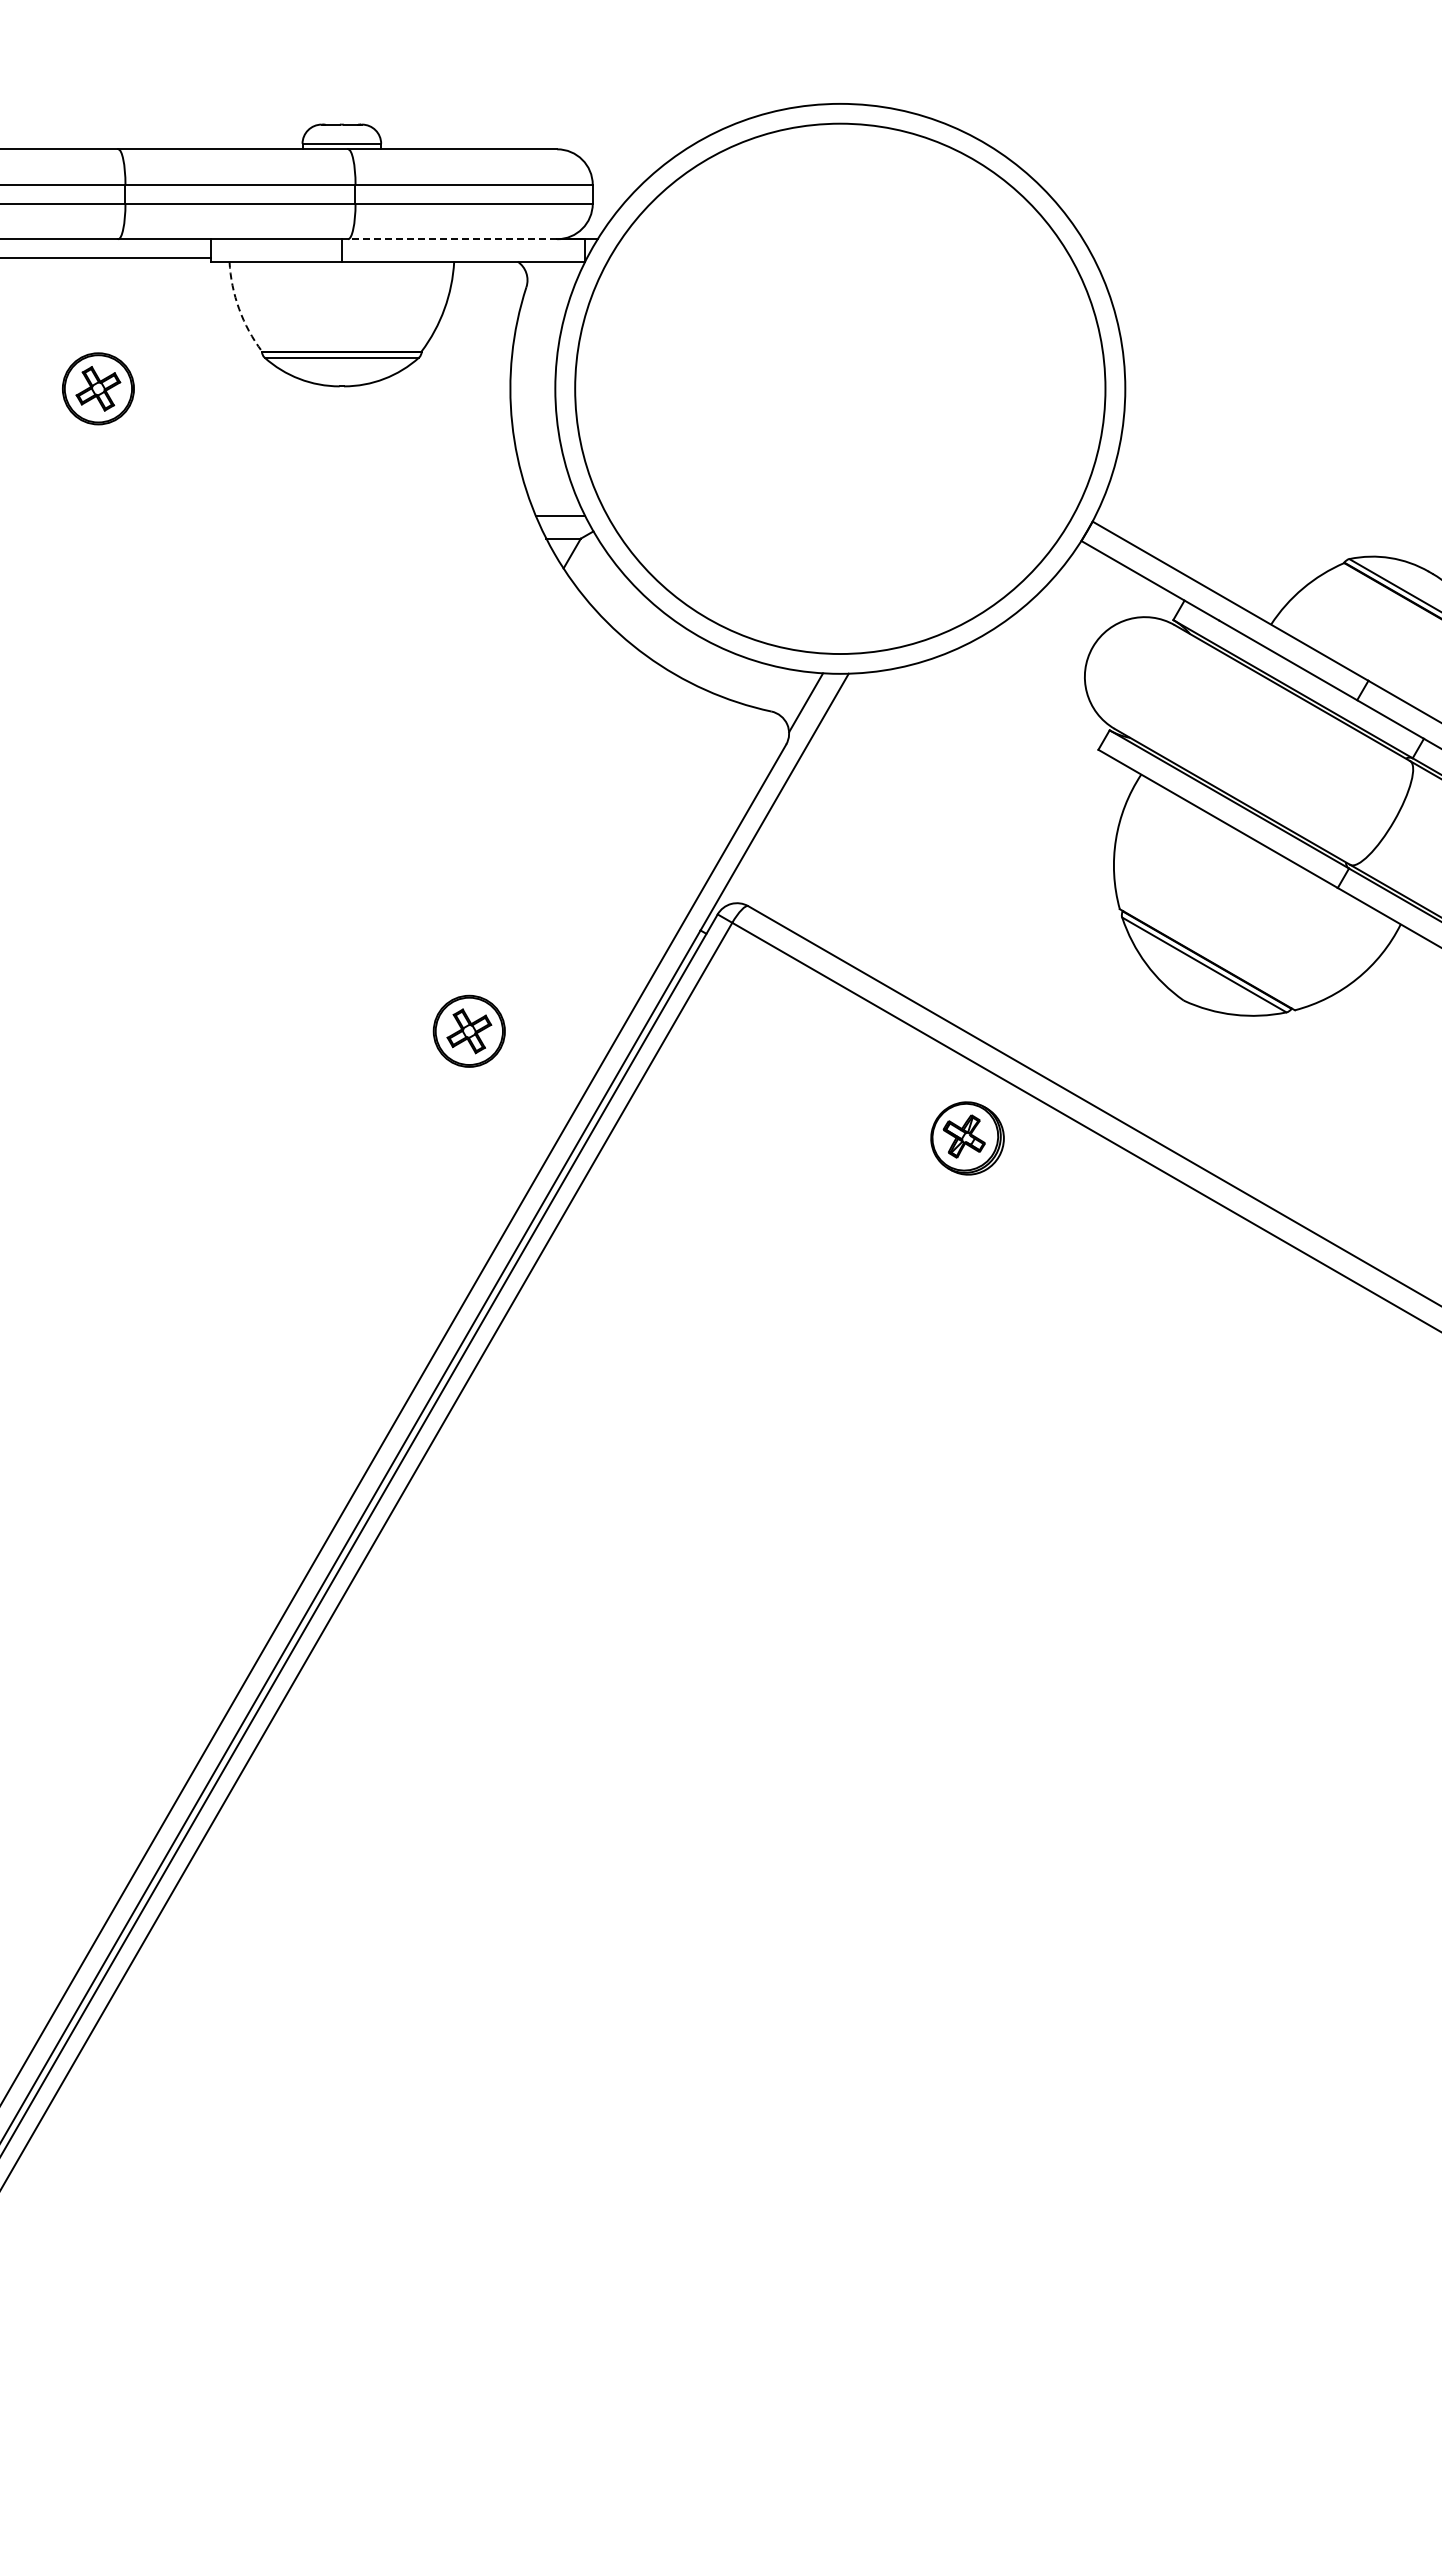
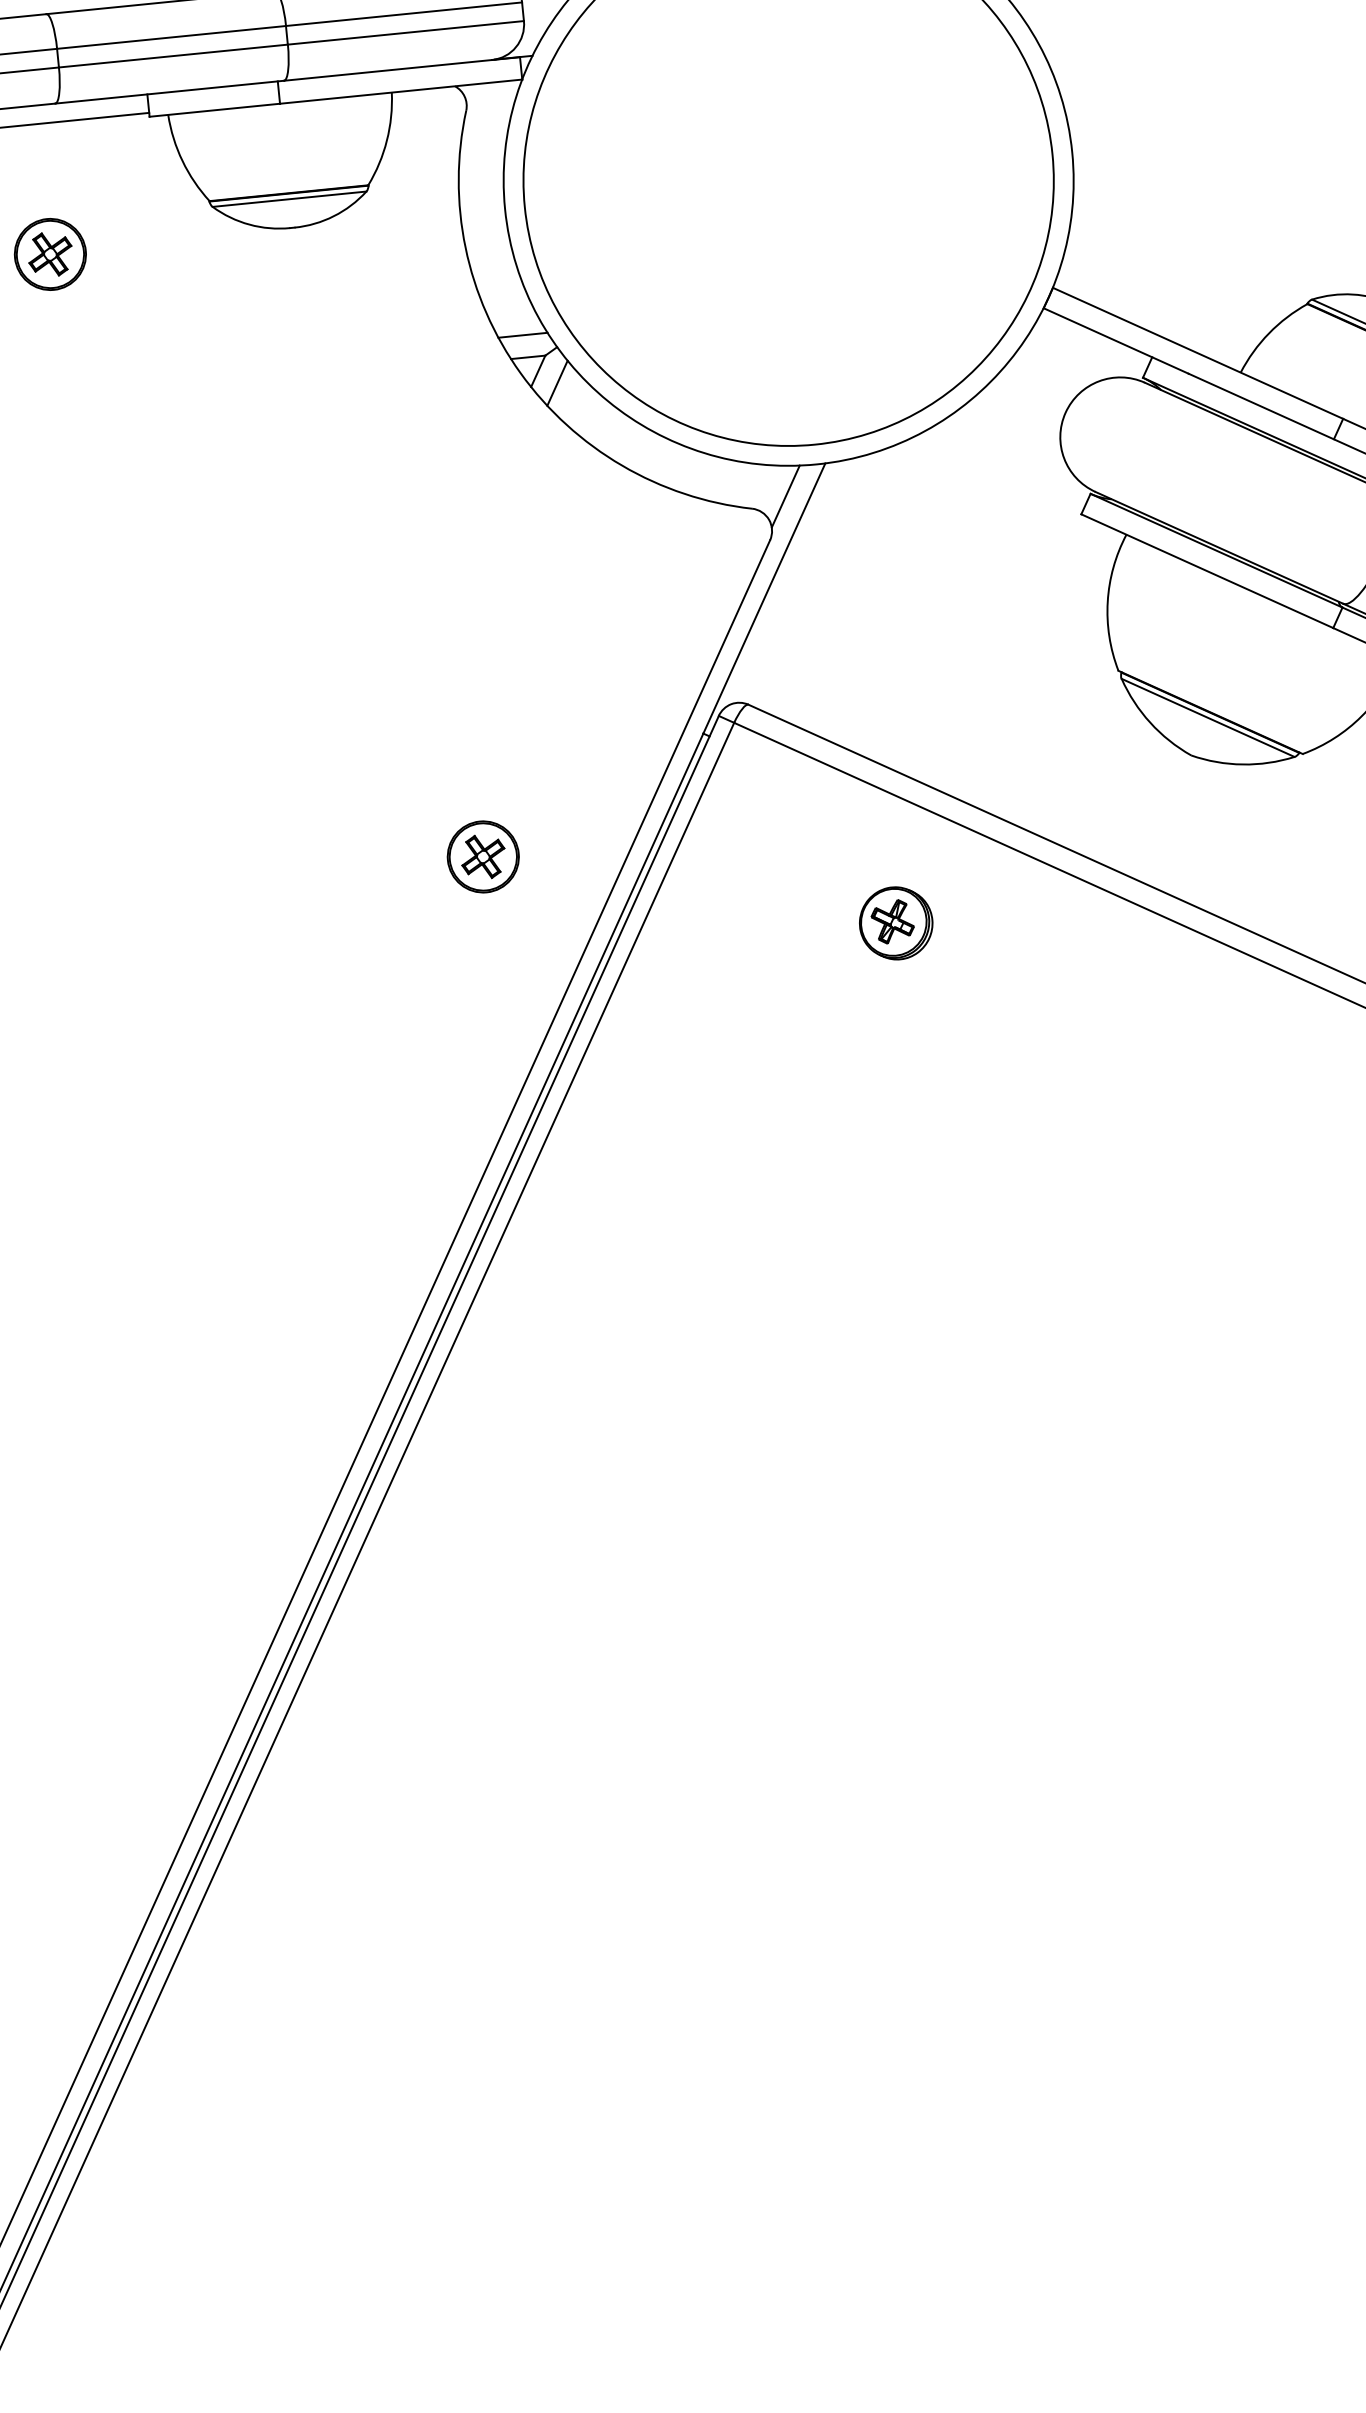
line: (452, 239) -> (387, 70), dashed -> solid
arc: (239, 309) -> (182, 161), dashed -> solid
line: (589, 567) -> (556, 383), added
part: (967, 1138) -> (896, 923), moved

